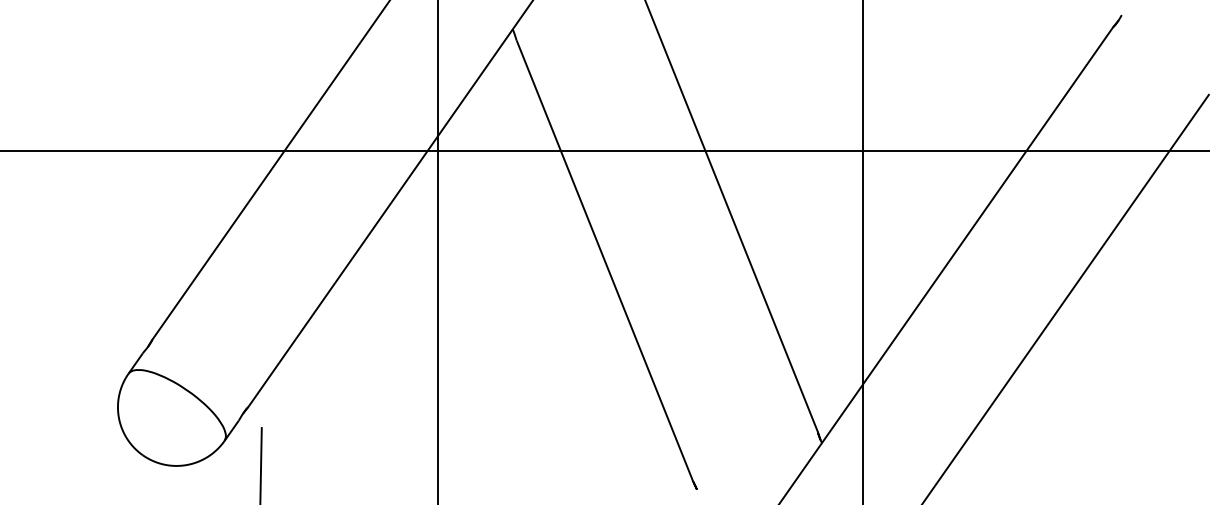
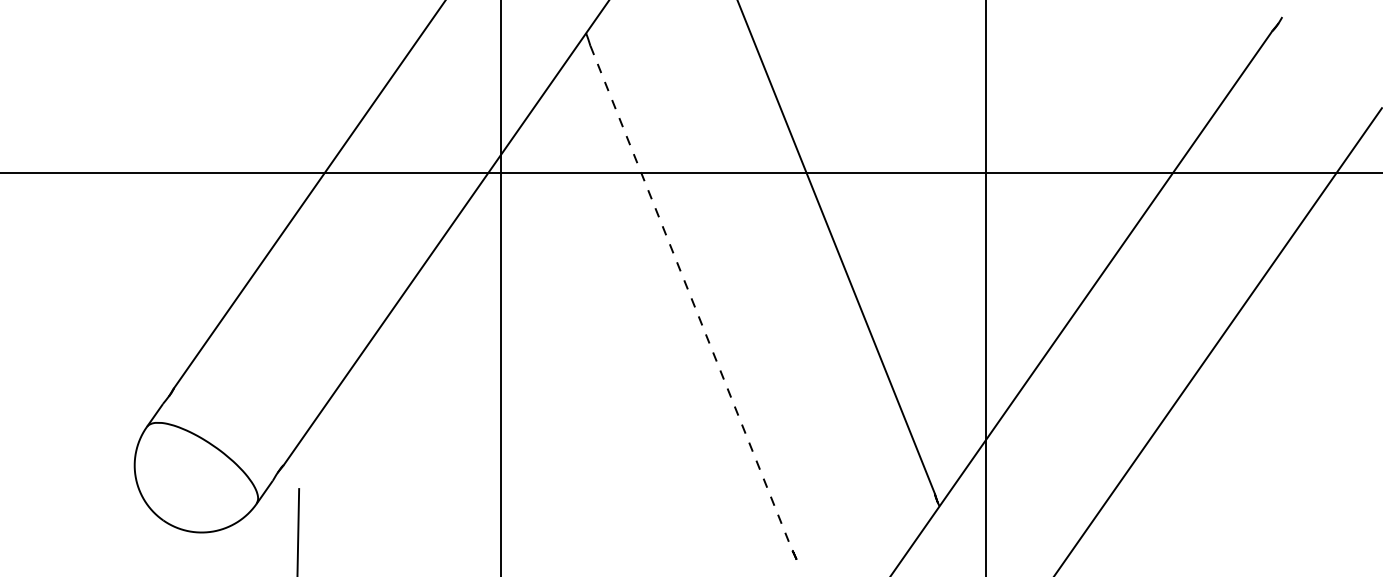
line: (605, 261) -> (691, 298), solid -> dashed

